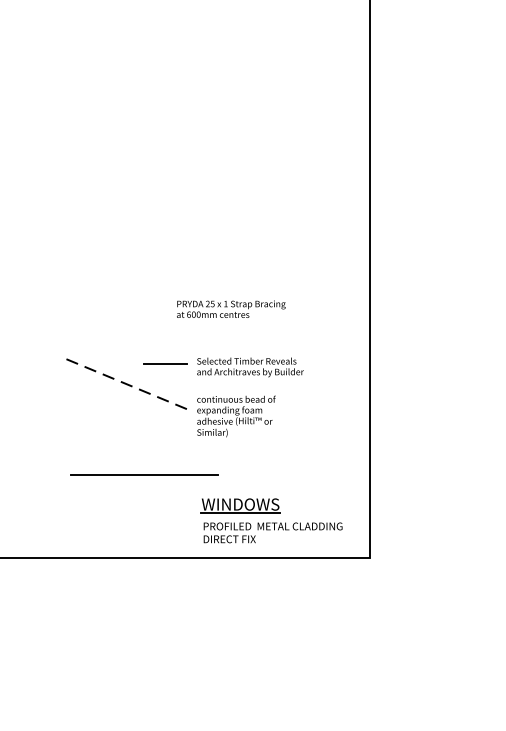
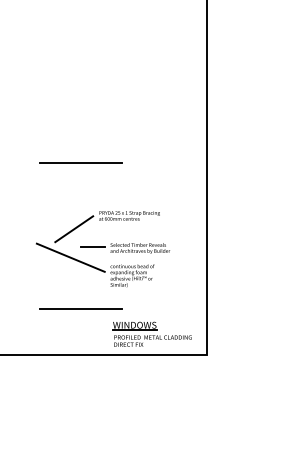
line: (145, 213) -> (81, 162), added
line: (132, 333) -> (74, 229), added
line: (125, 383) -> (70, 257), dashed -> solid

